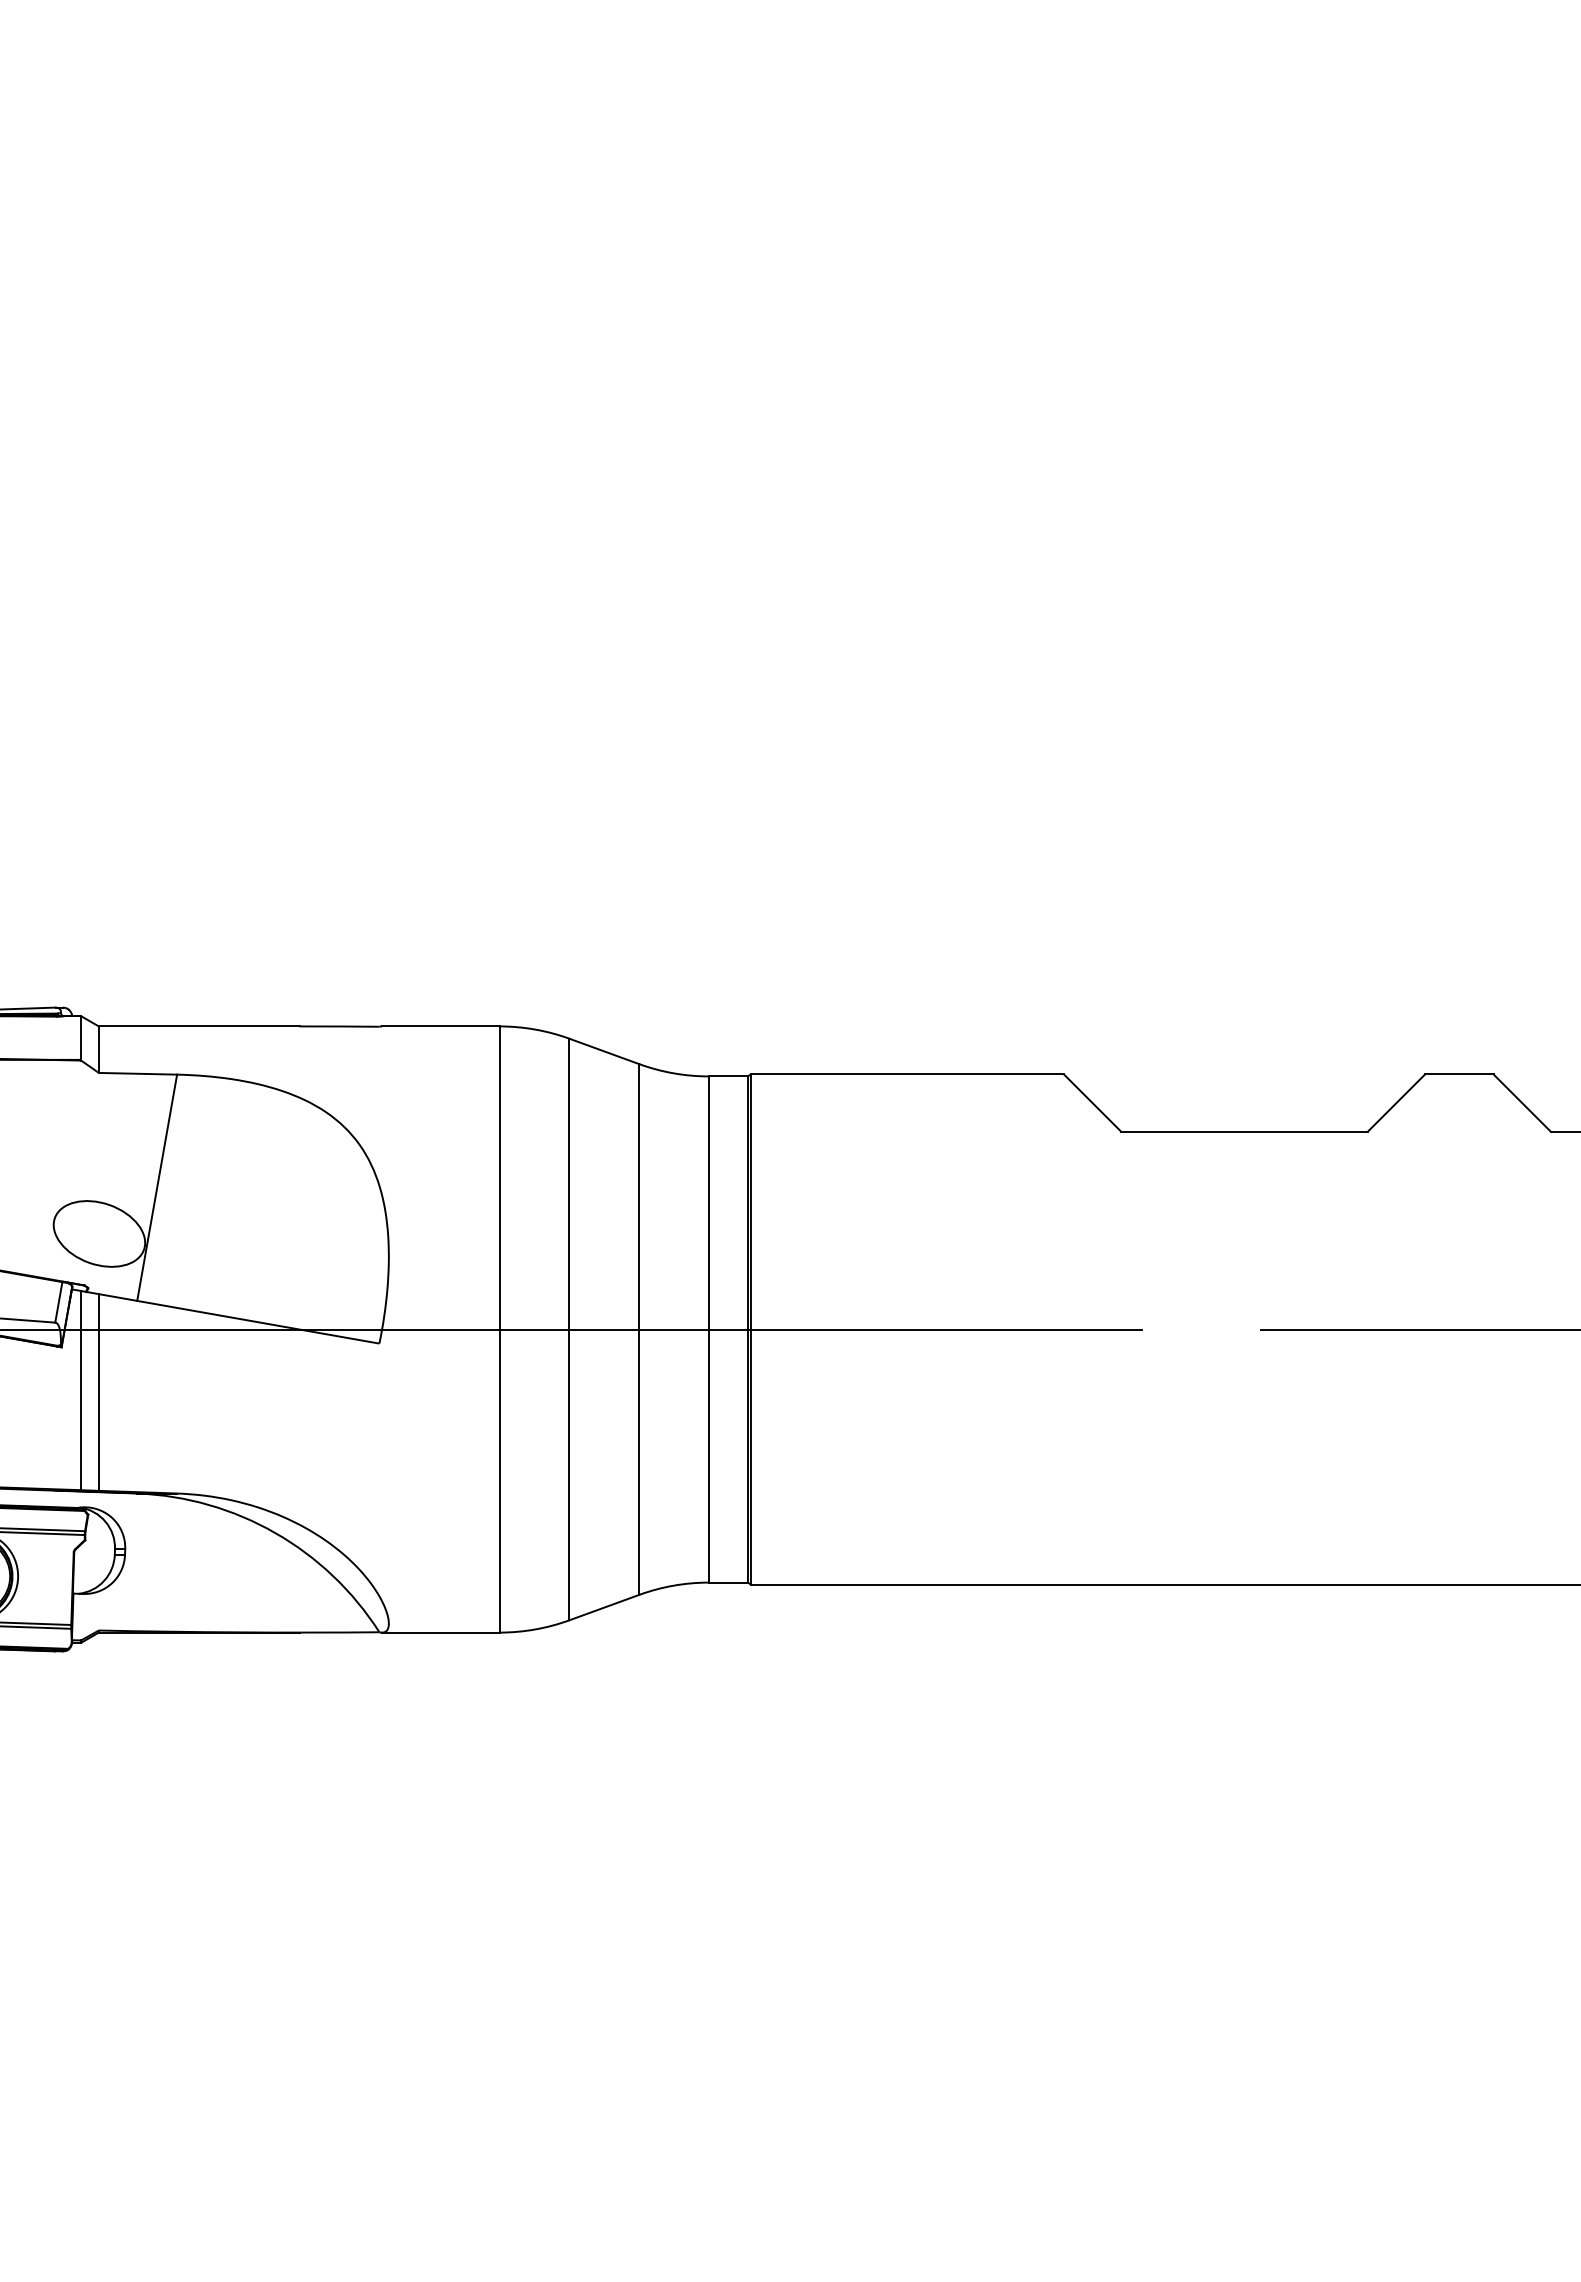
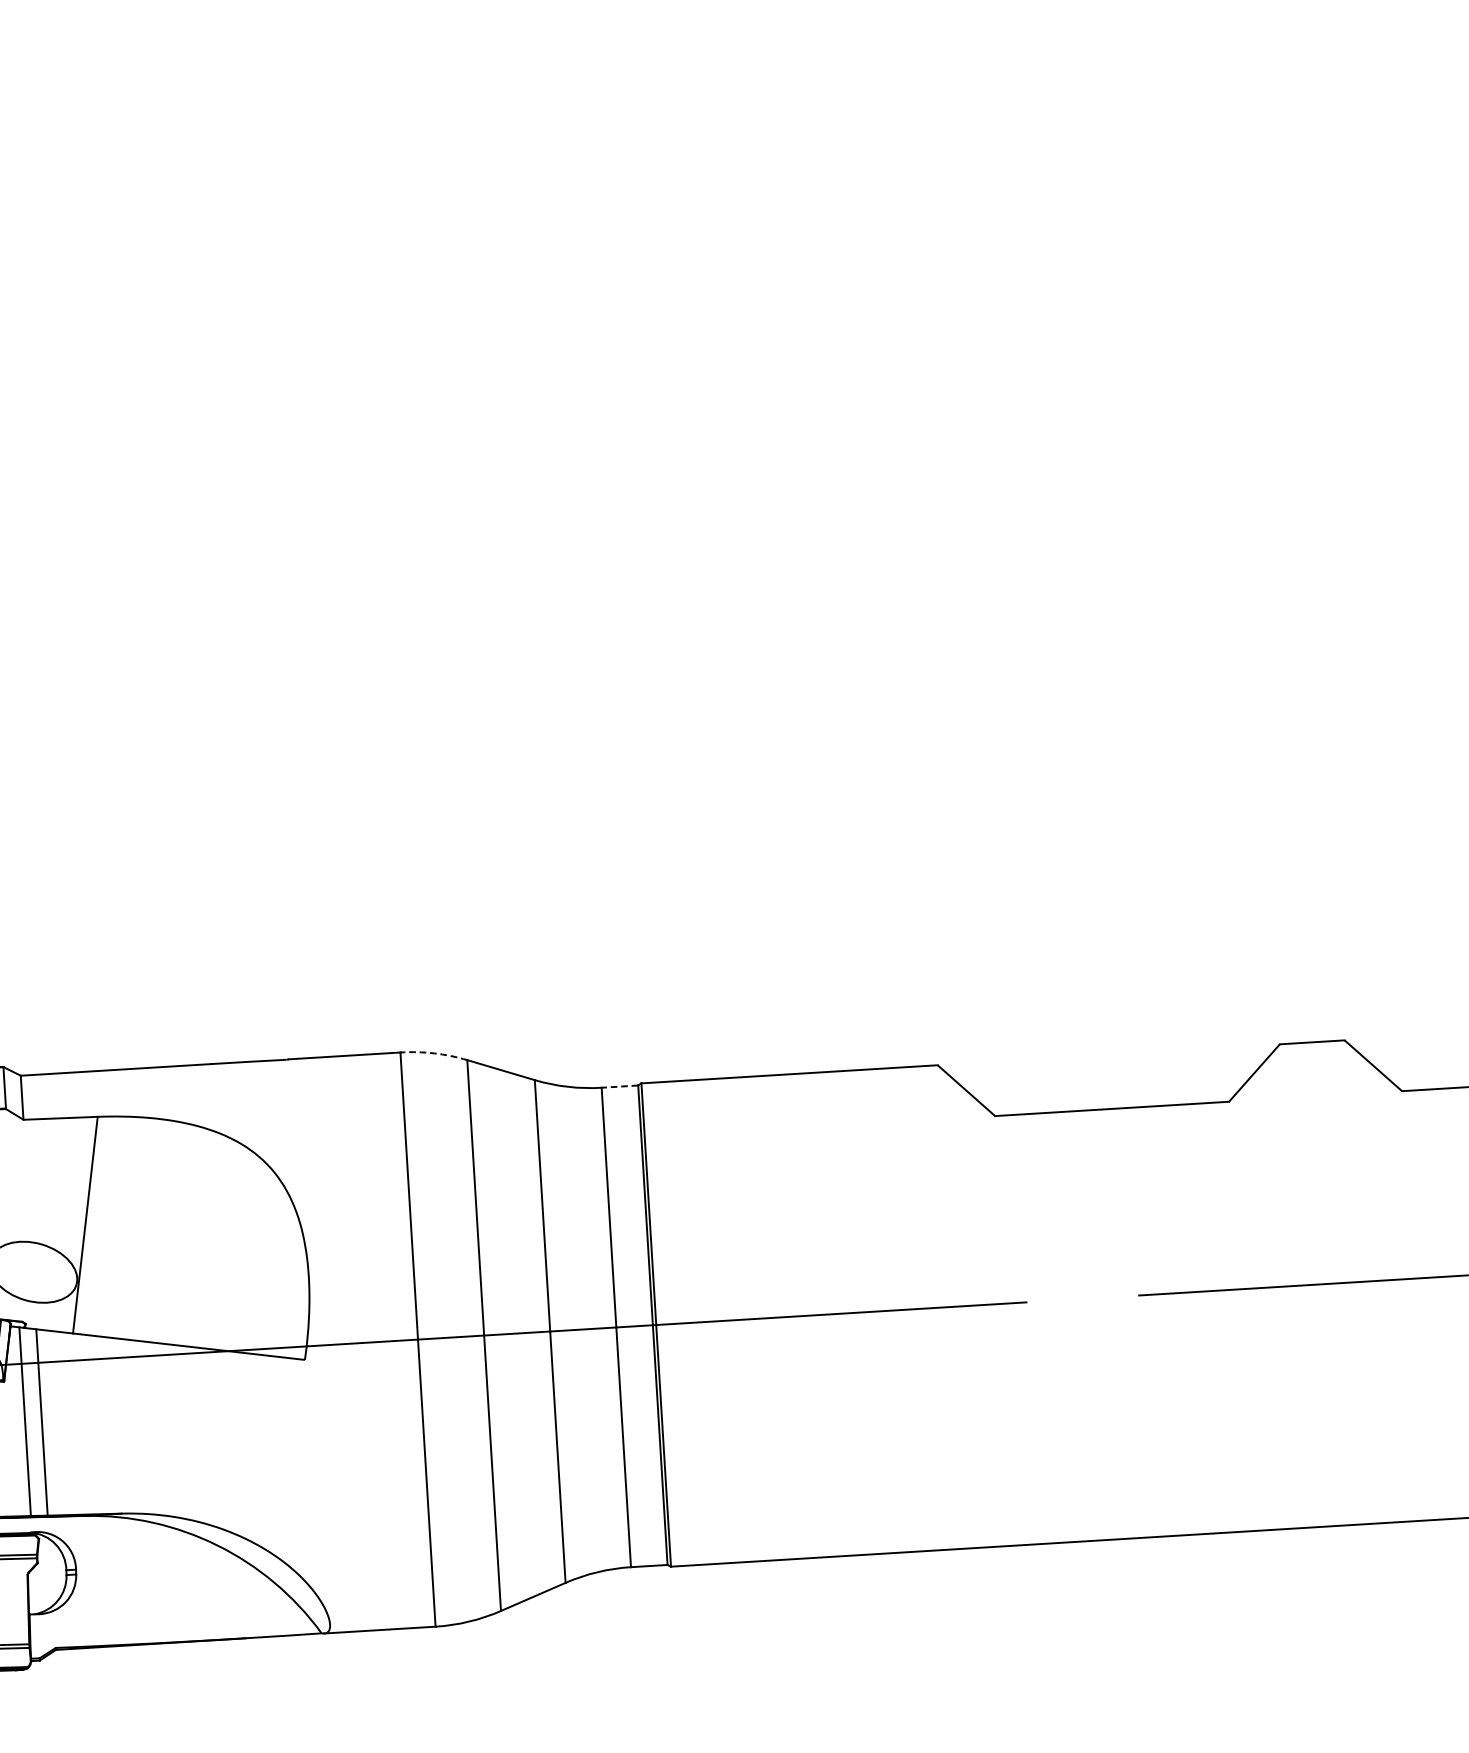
arc: (535, 1029) -> (434, 1053), solid -> dashed
line: (727, 1076) -> (619, 1086), solid -> dashed

